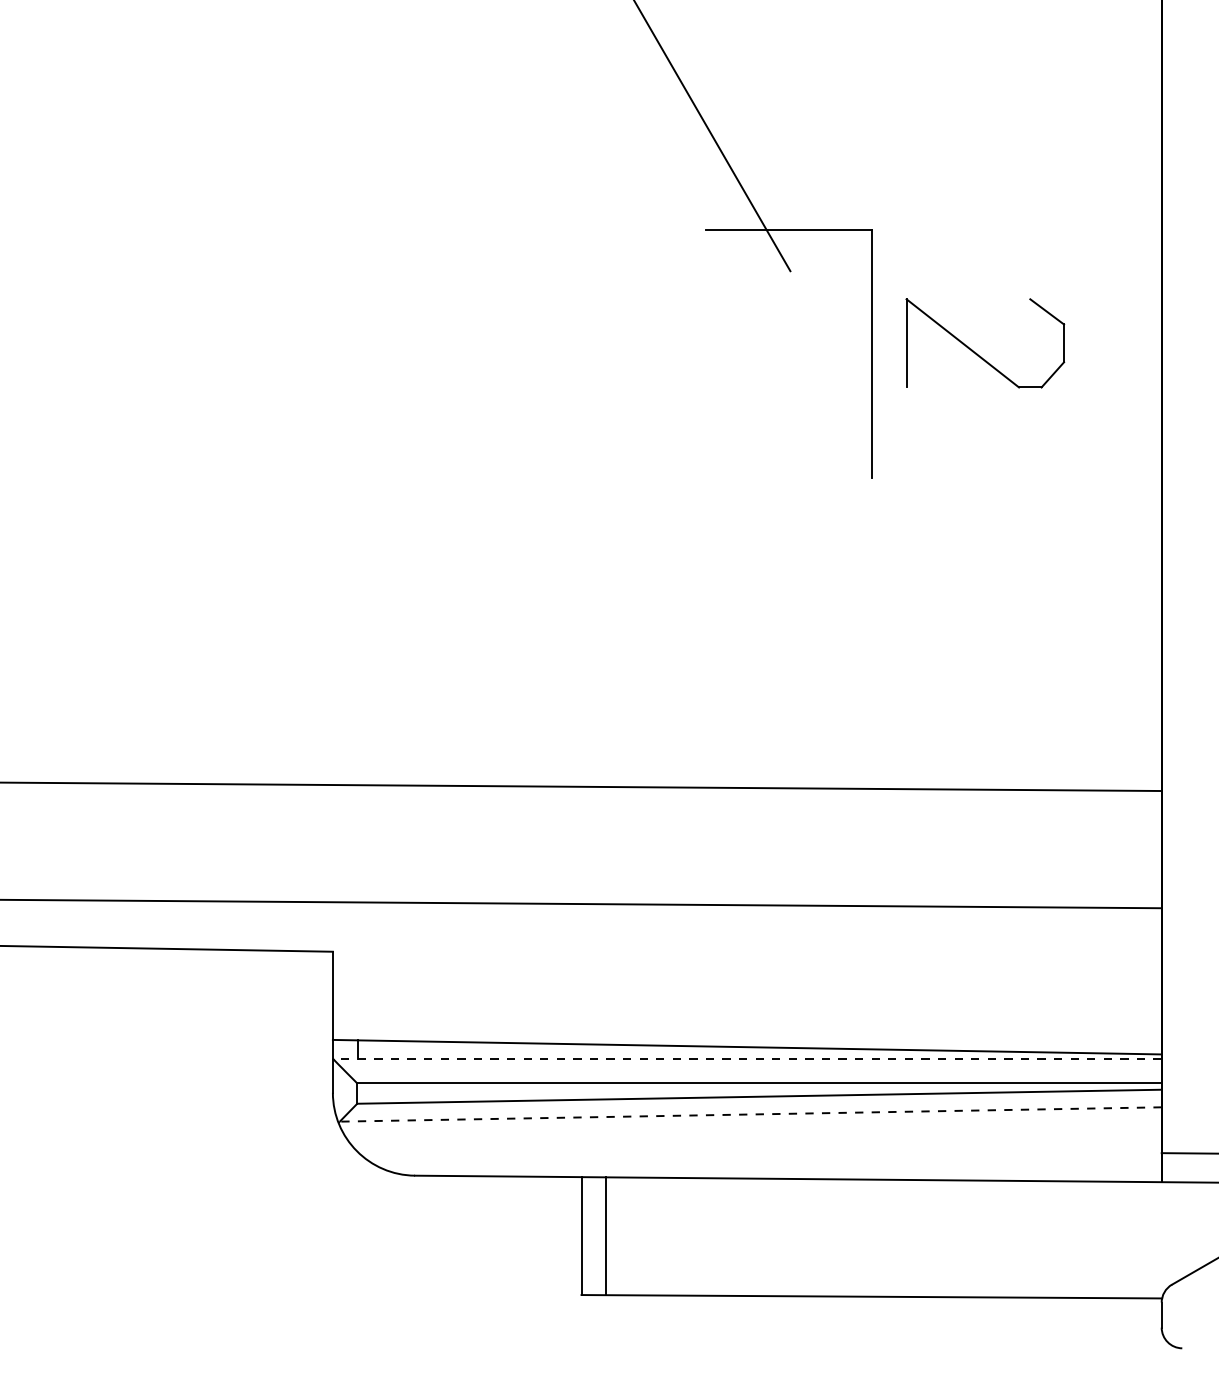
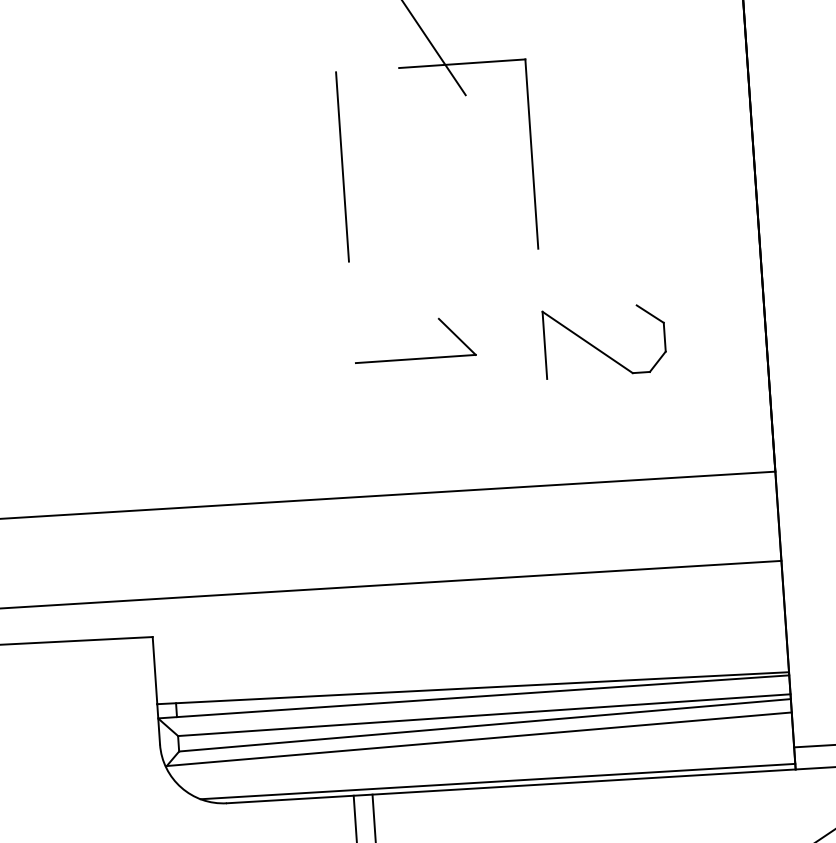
part: (976, 352) -> (598, 348), moved
line: (622, 353) -> (342, 166), added
part: (701, 611) -> (415, 358), added
line: (746, 1058) -> (473, 696), dashed -> solid
line: (750, 1114) -> (479, 739), dashed -> solid
line: (771, 1171) -> (498, 781), added

